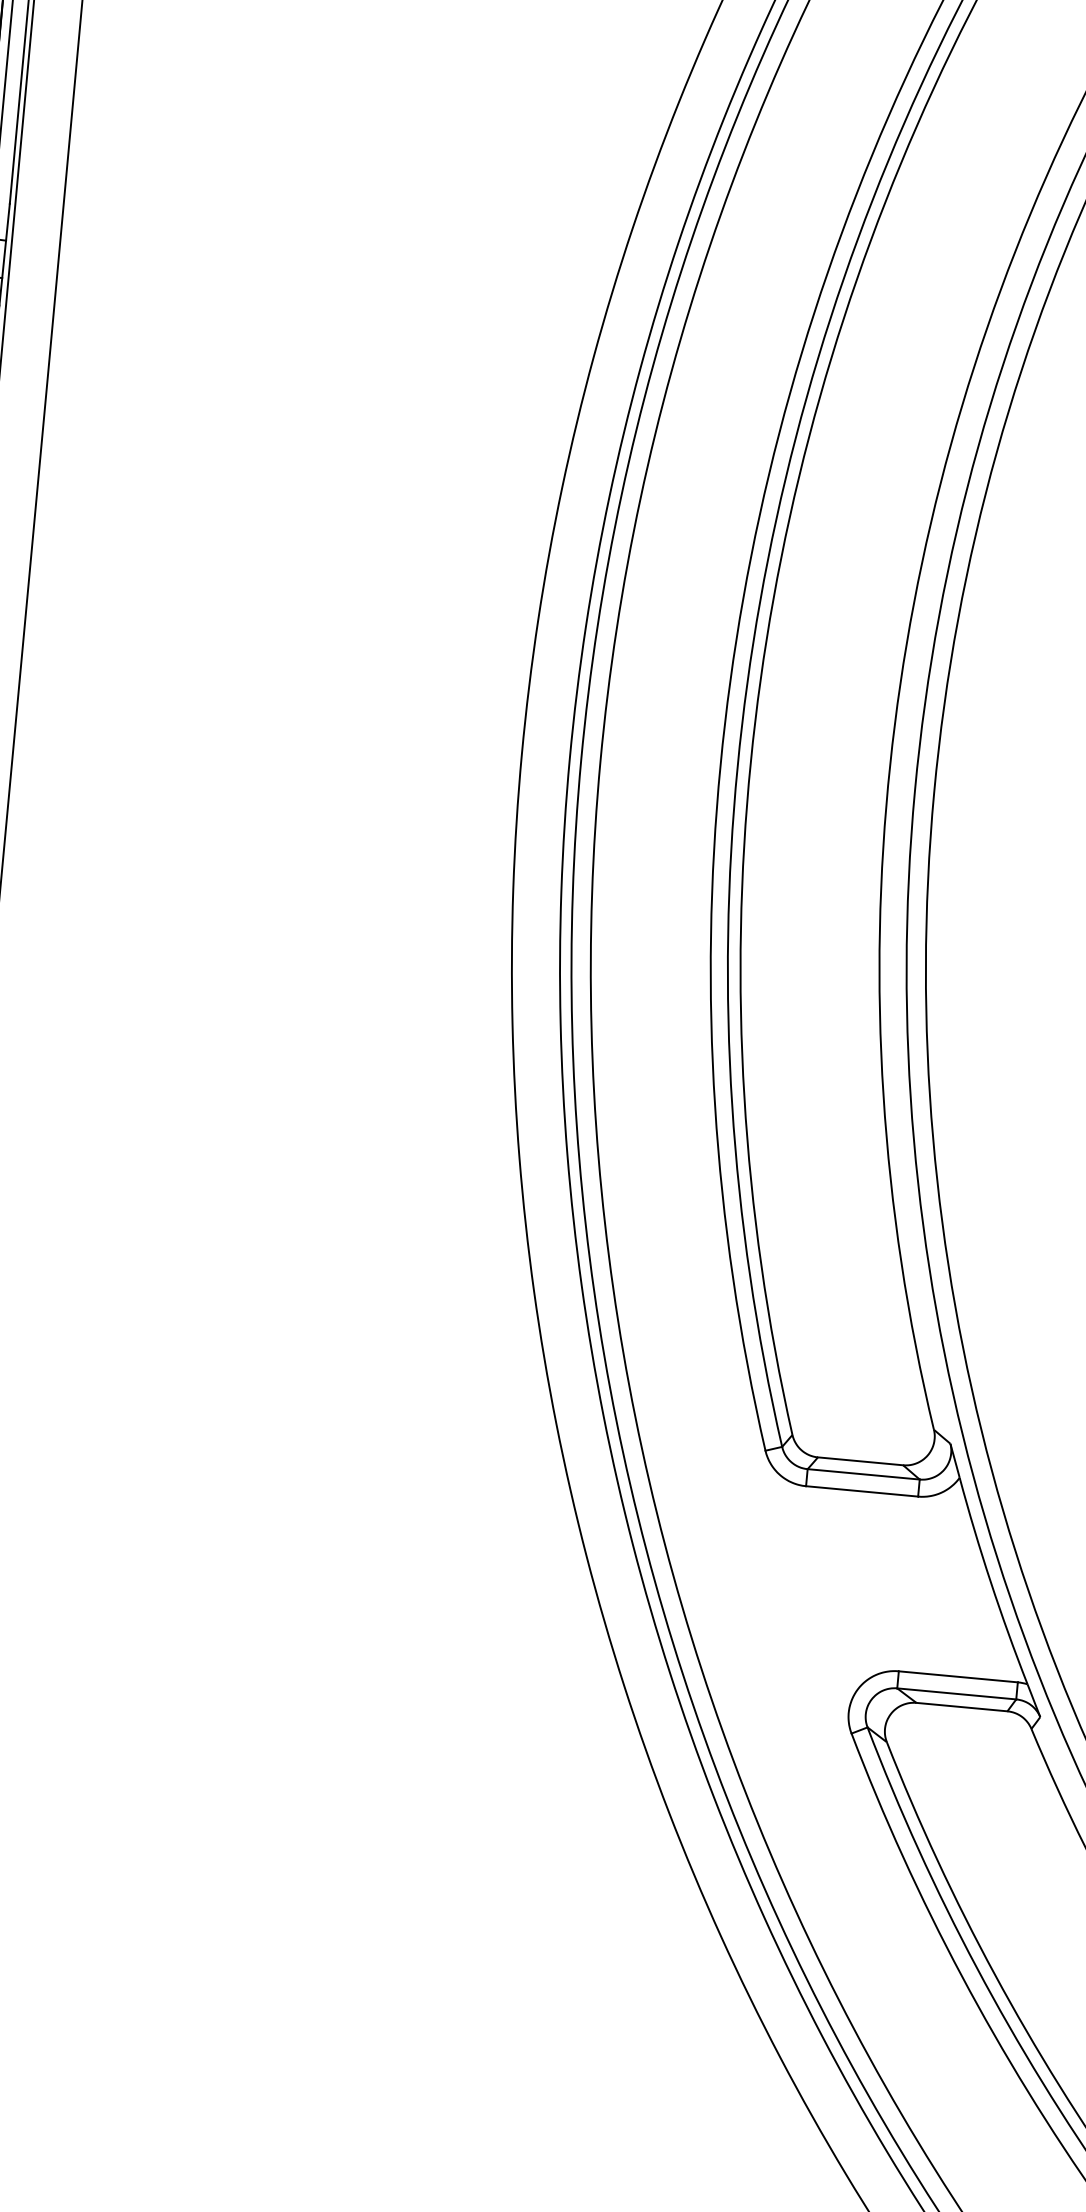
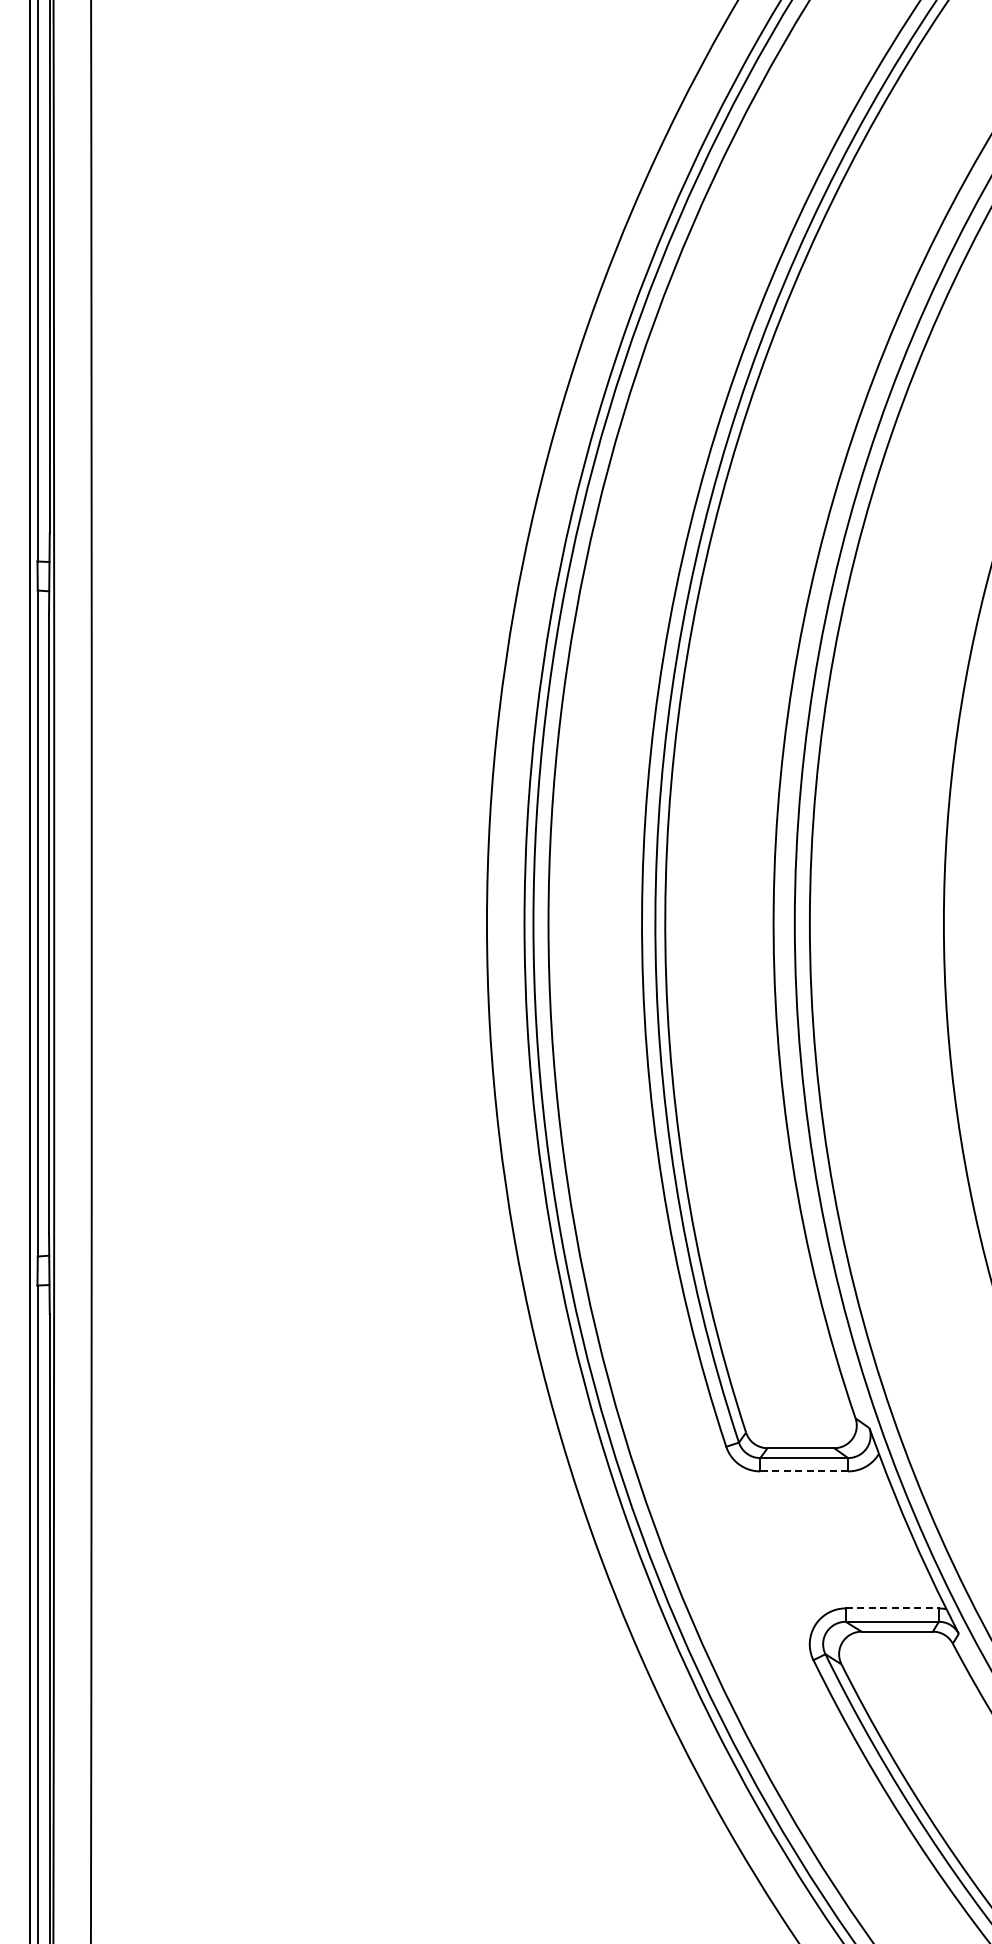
line: (862, 1491) -> (804, 1471), solid -> dashed
line: (958, 1676) -> (892, 1608), solid -> dashed

